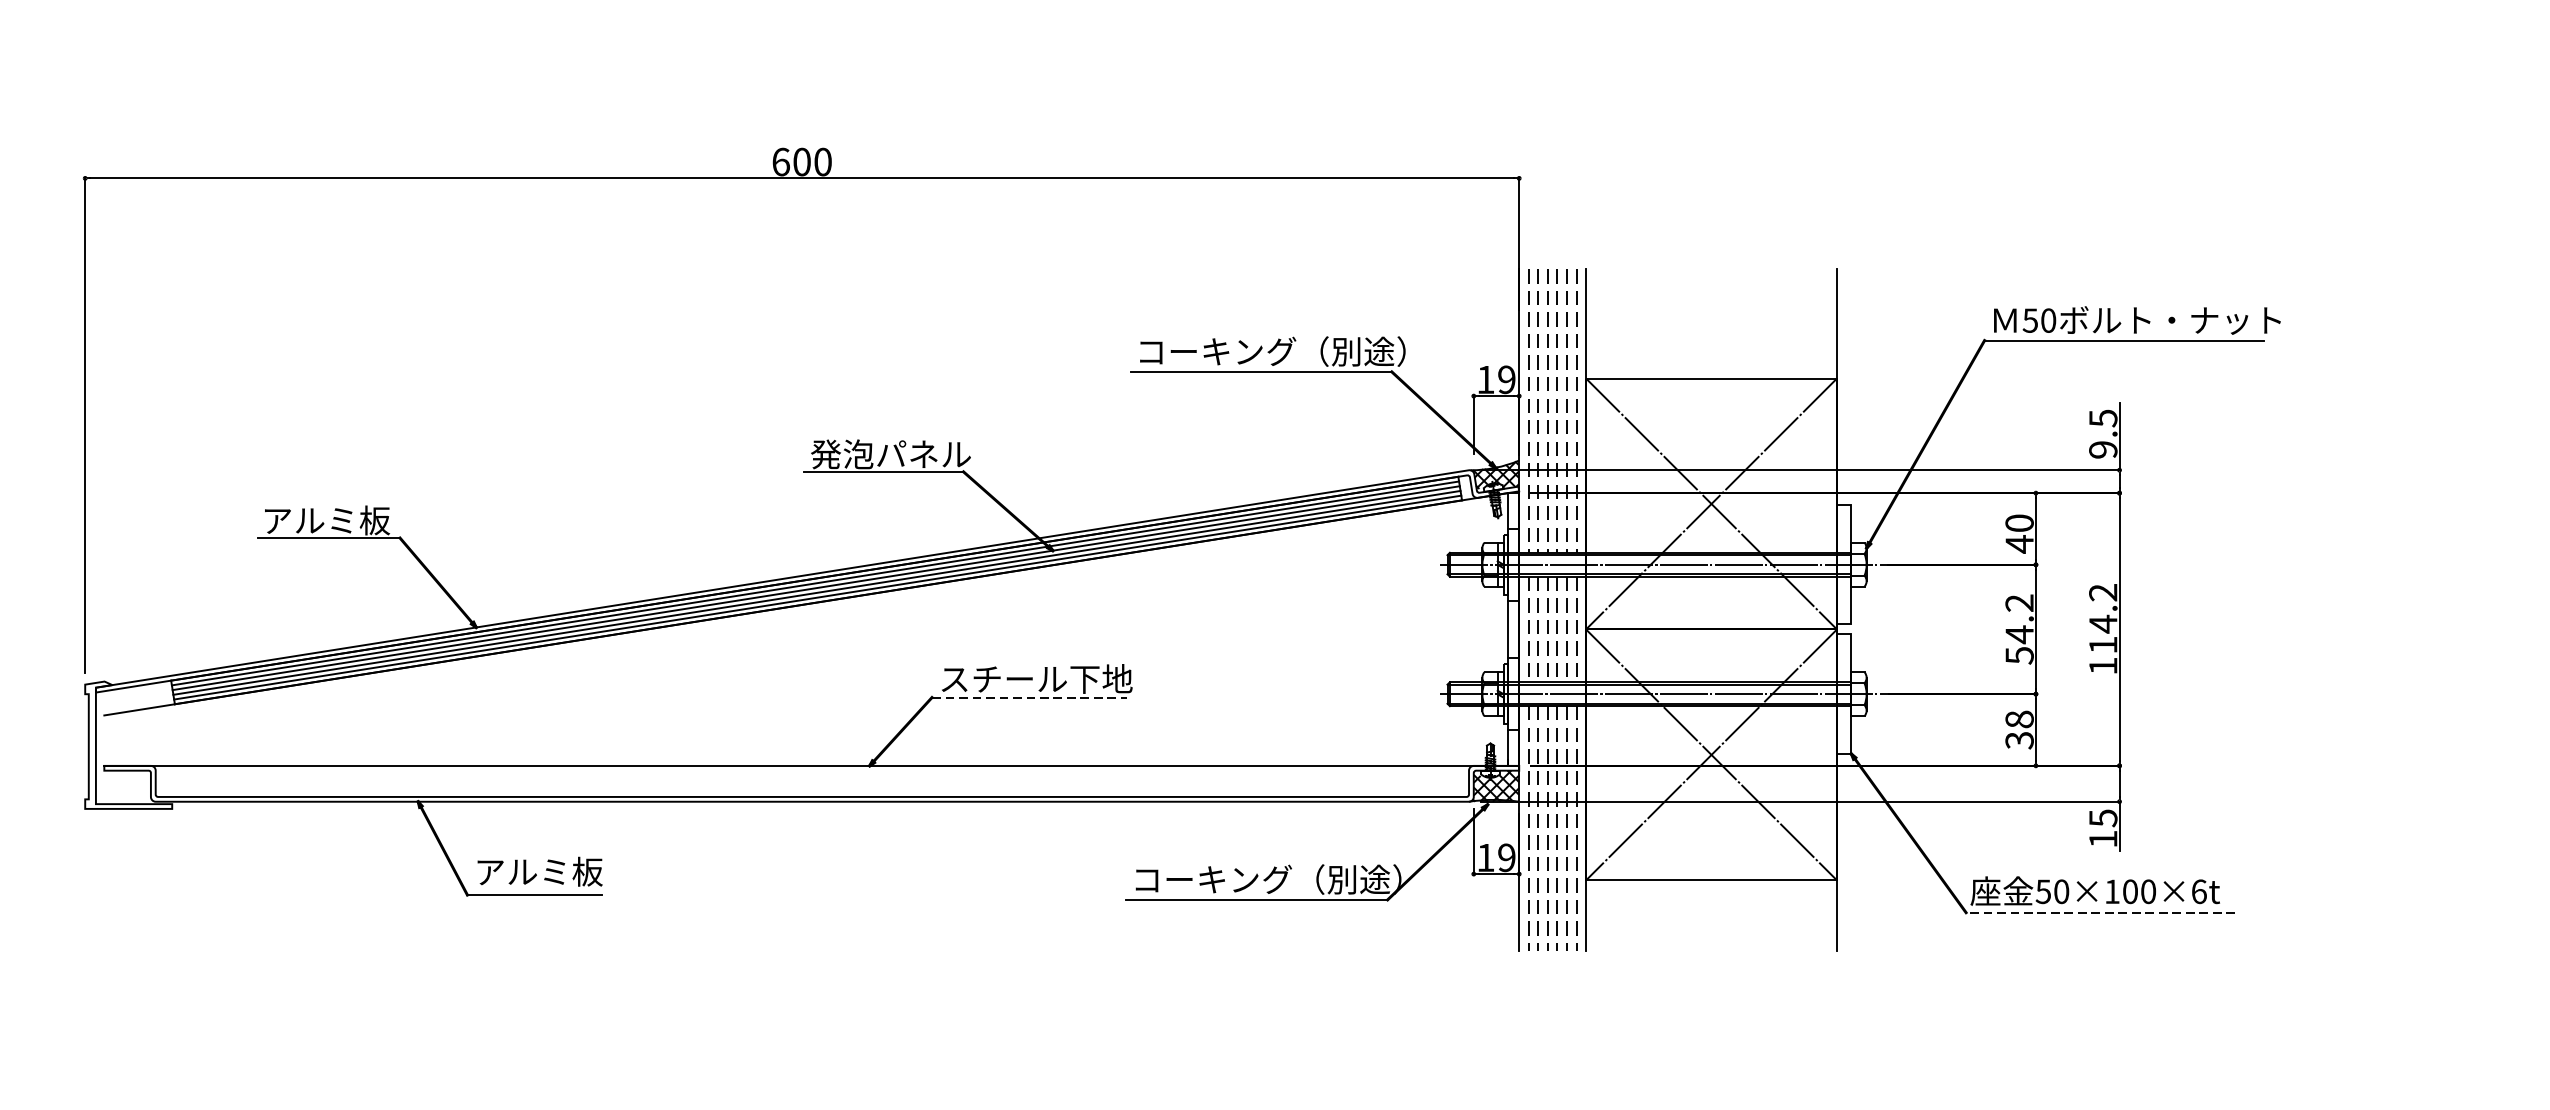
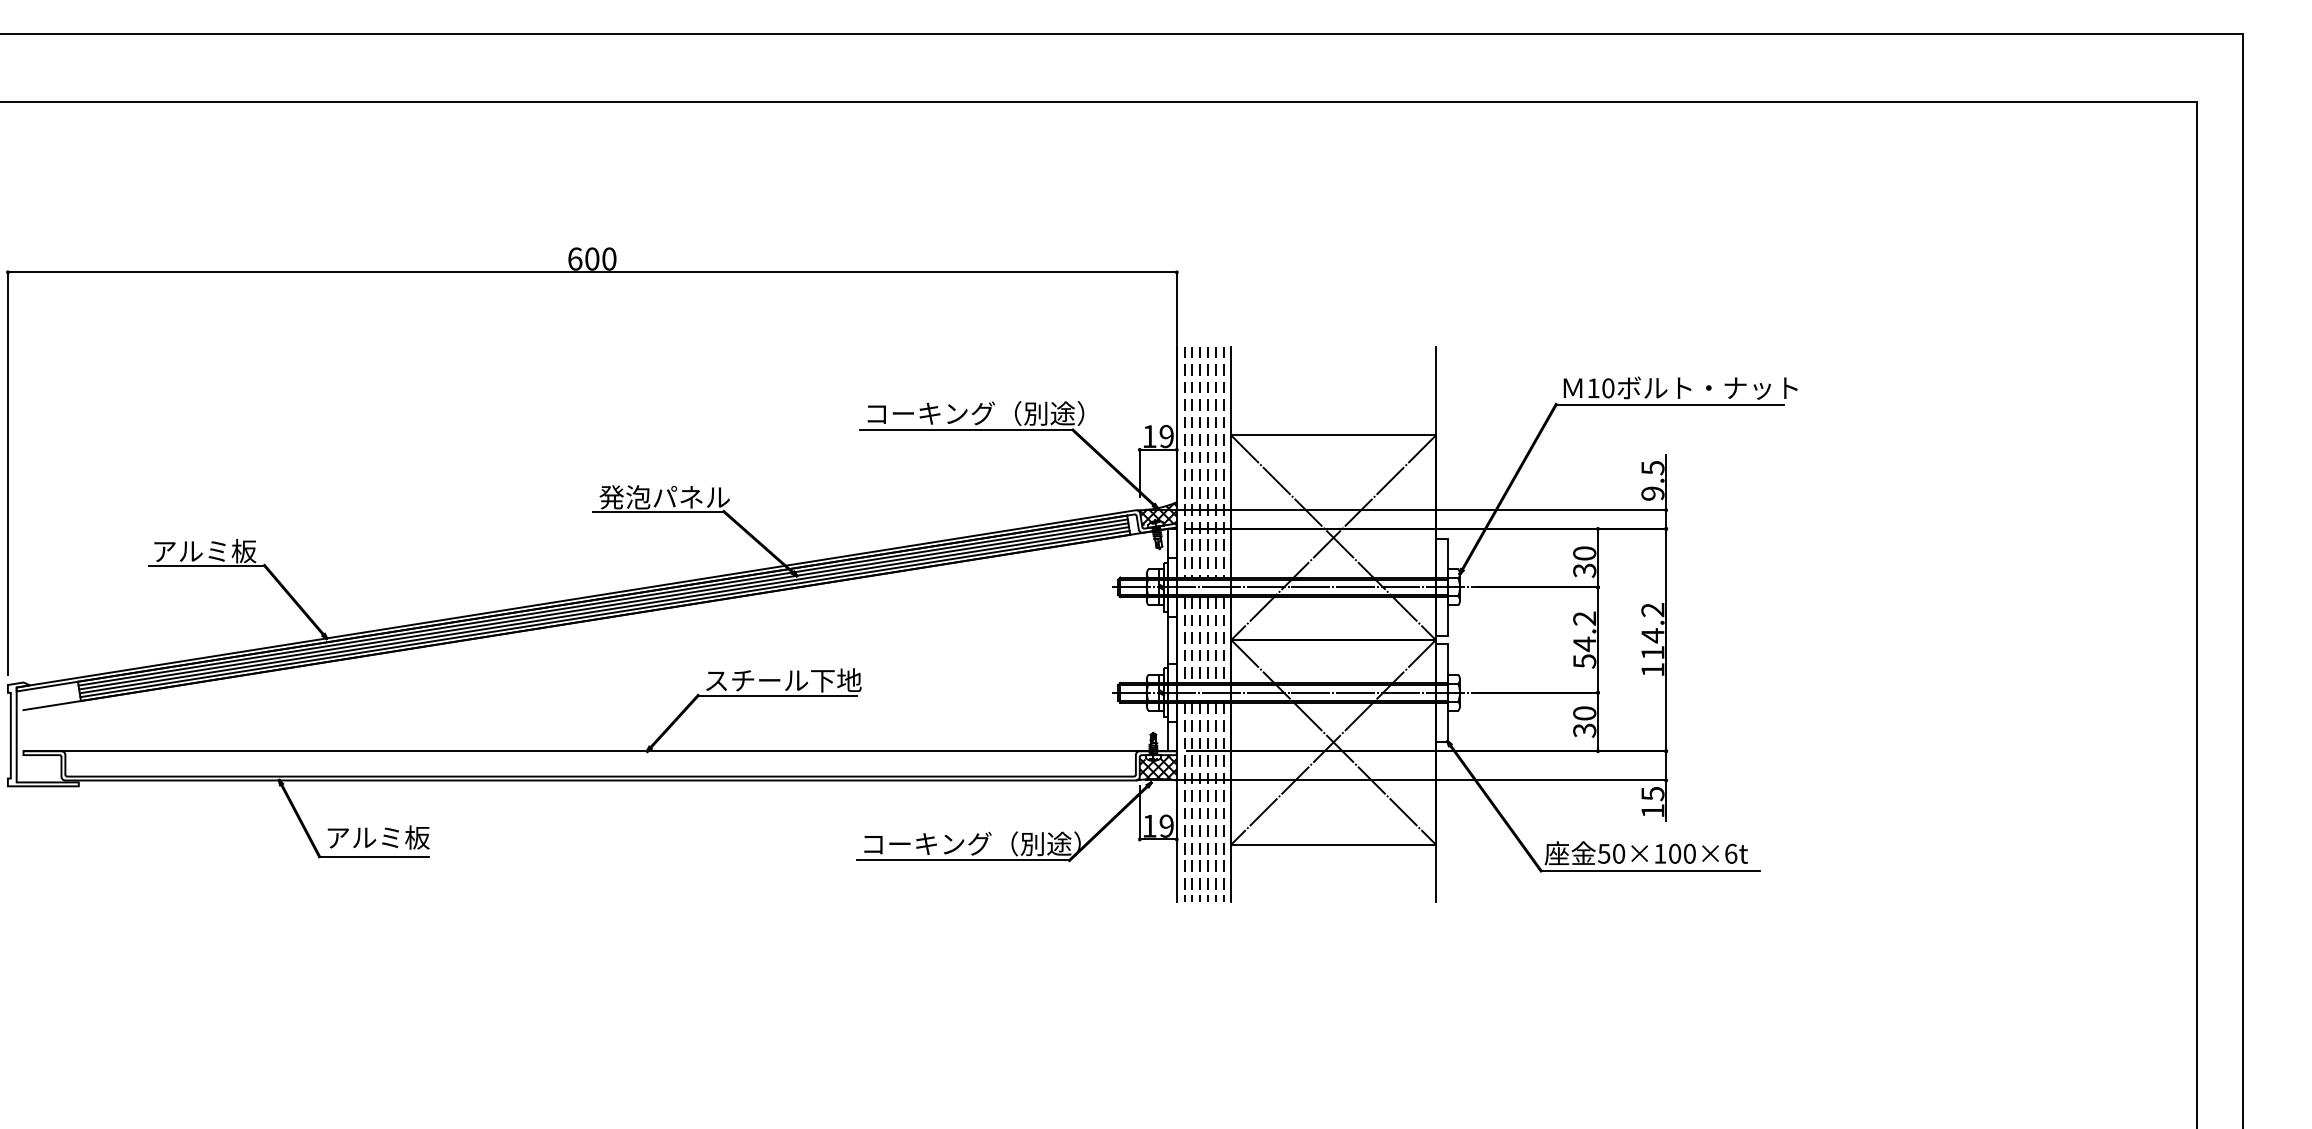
text: (2030, 320) -> (1593, 388), 50 -> 10
text: (2019, 544) -> (1584, 570), 40 -> 30
line: (1030, 697) -> (778, 695), dashed -> solid
text: (2019, 719) -> (1584, 713), 38 -> 30
line: (2100, 912) -> (1650, 870), dashed -> solid

